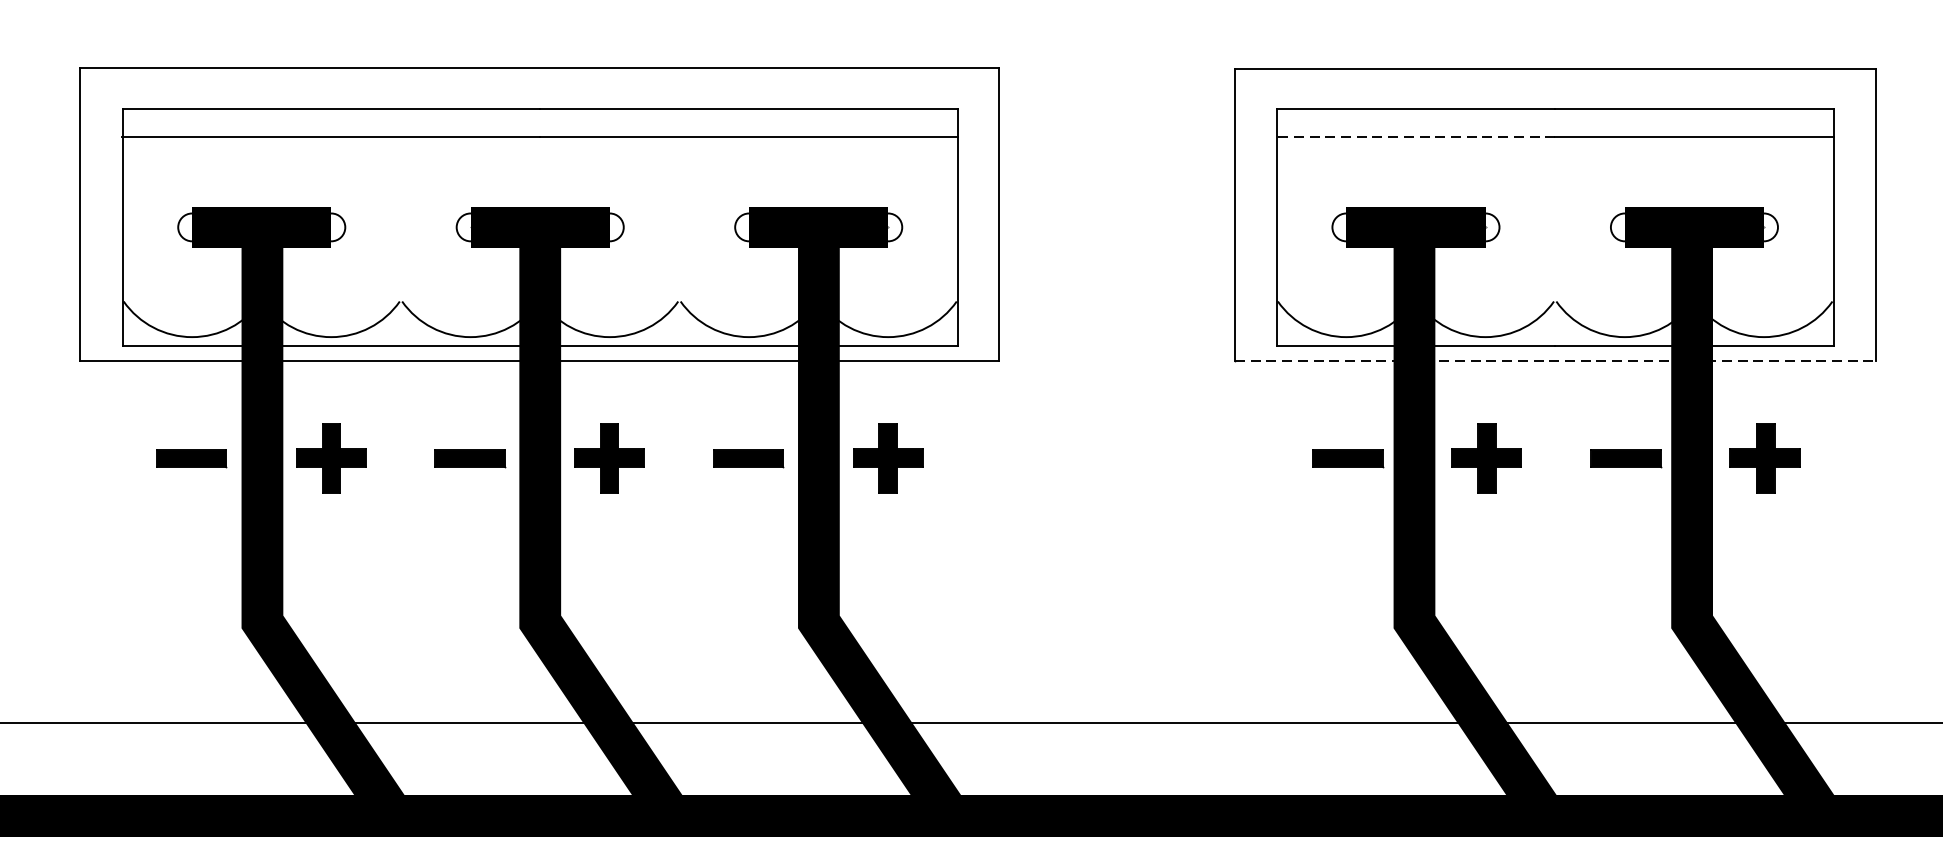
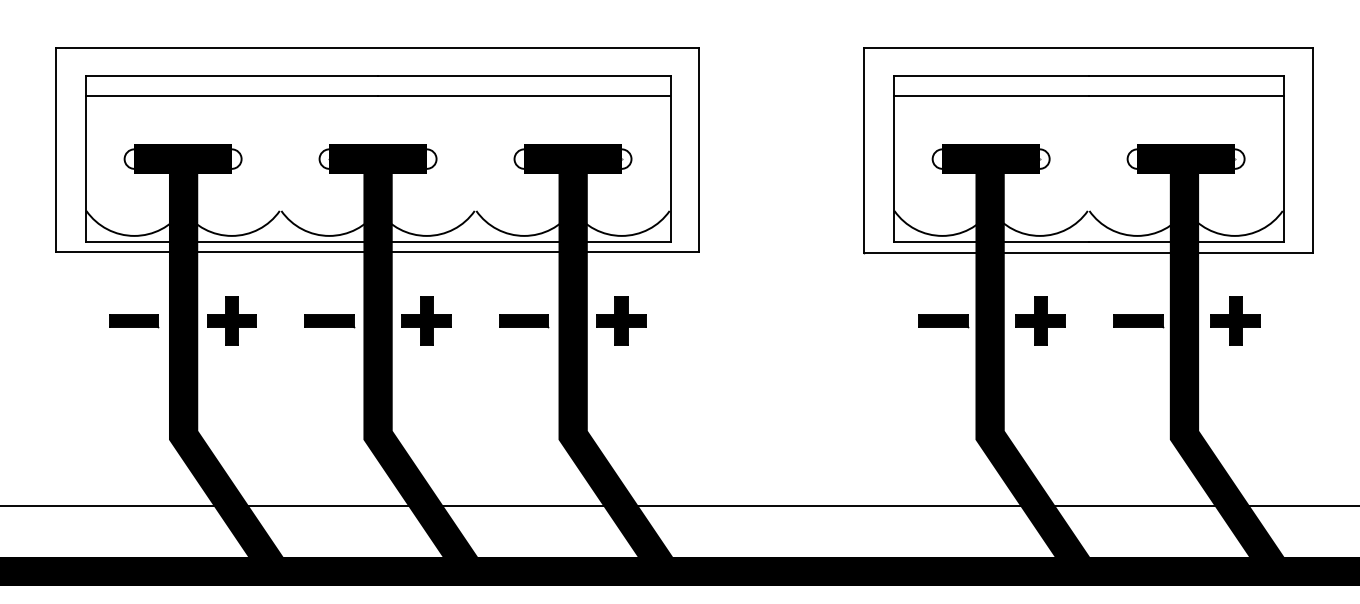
line: (1415, 136) -> (990, 95), dashed -> solid
line: (1556, 360) -> (1089, 252), dashed -> solid

